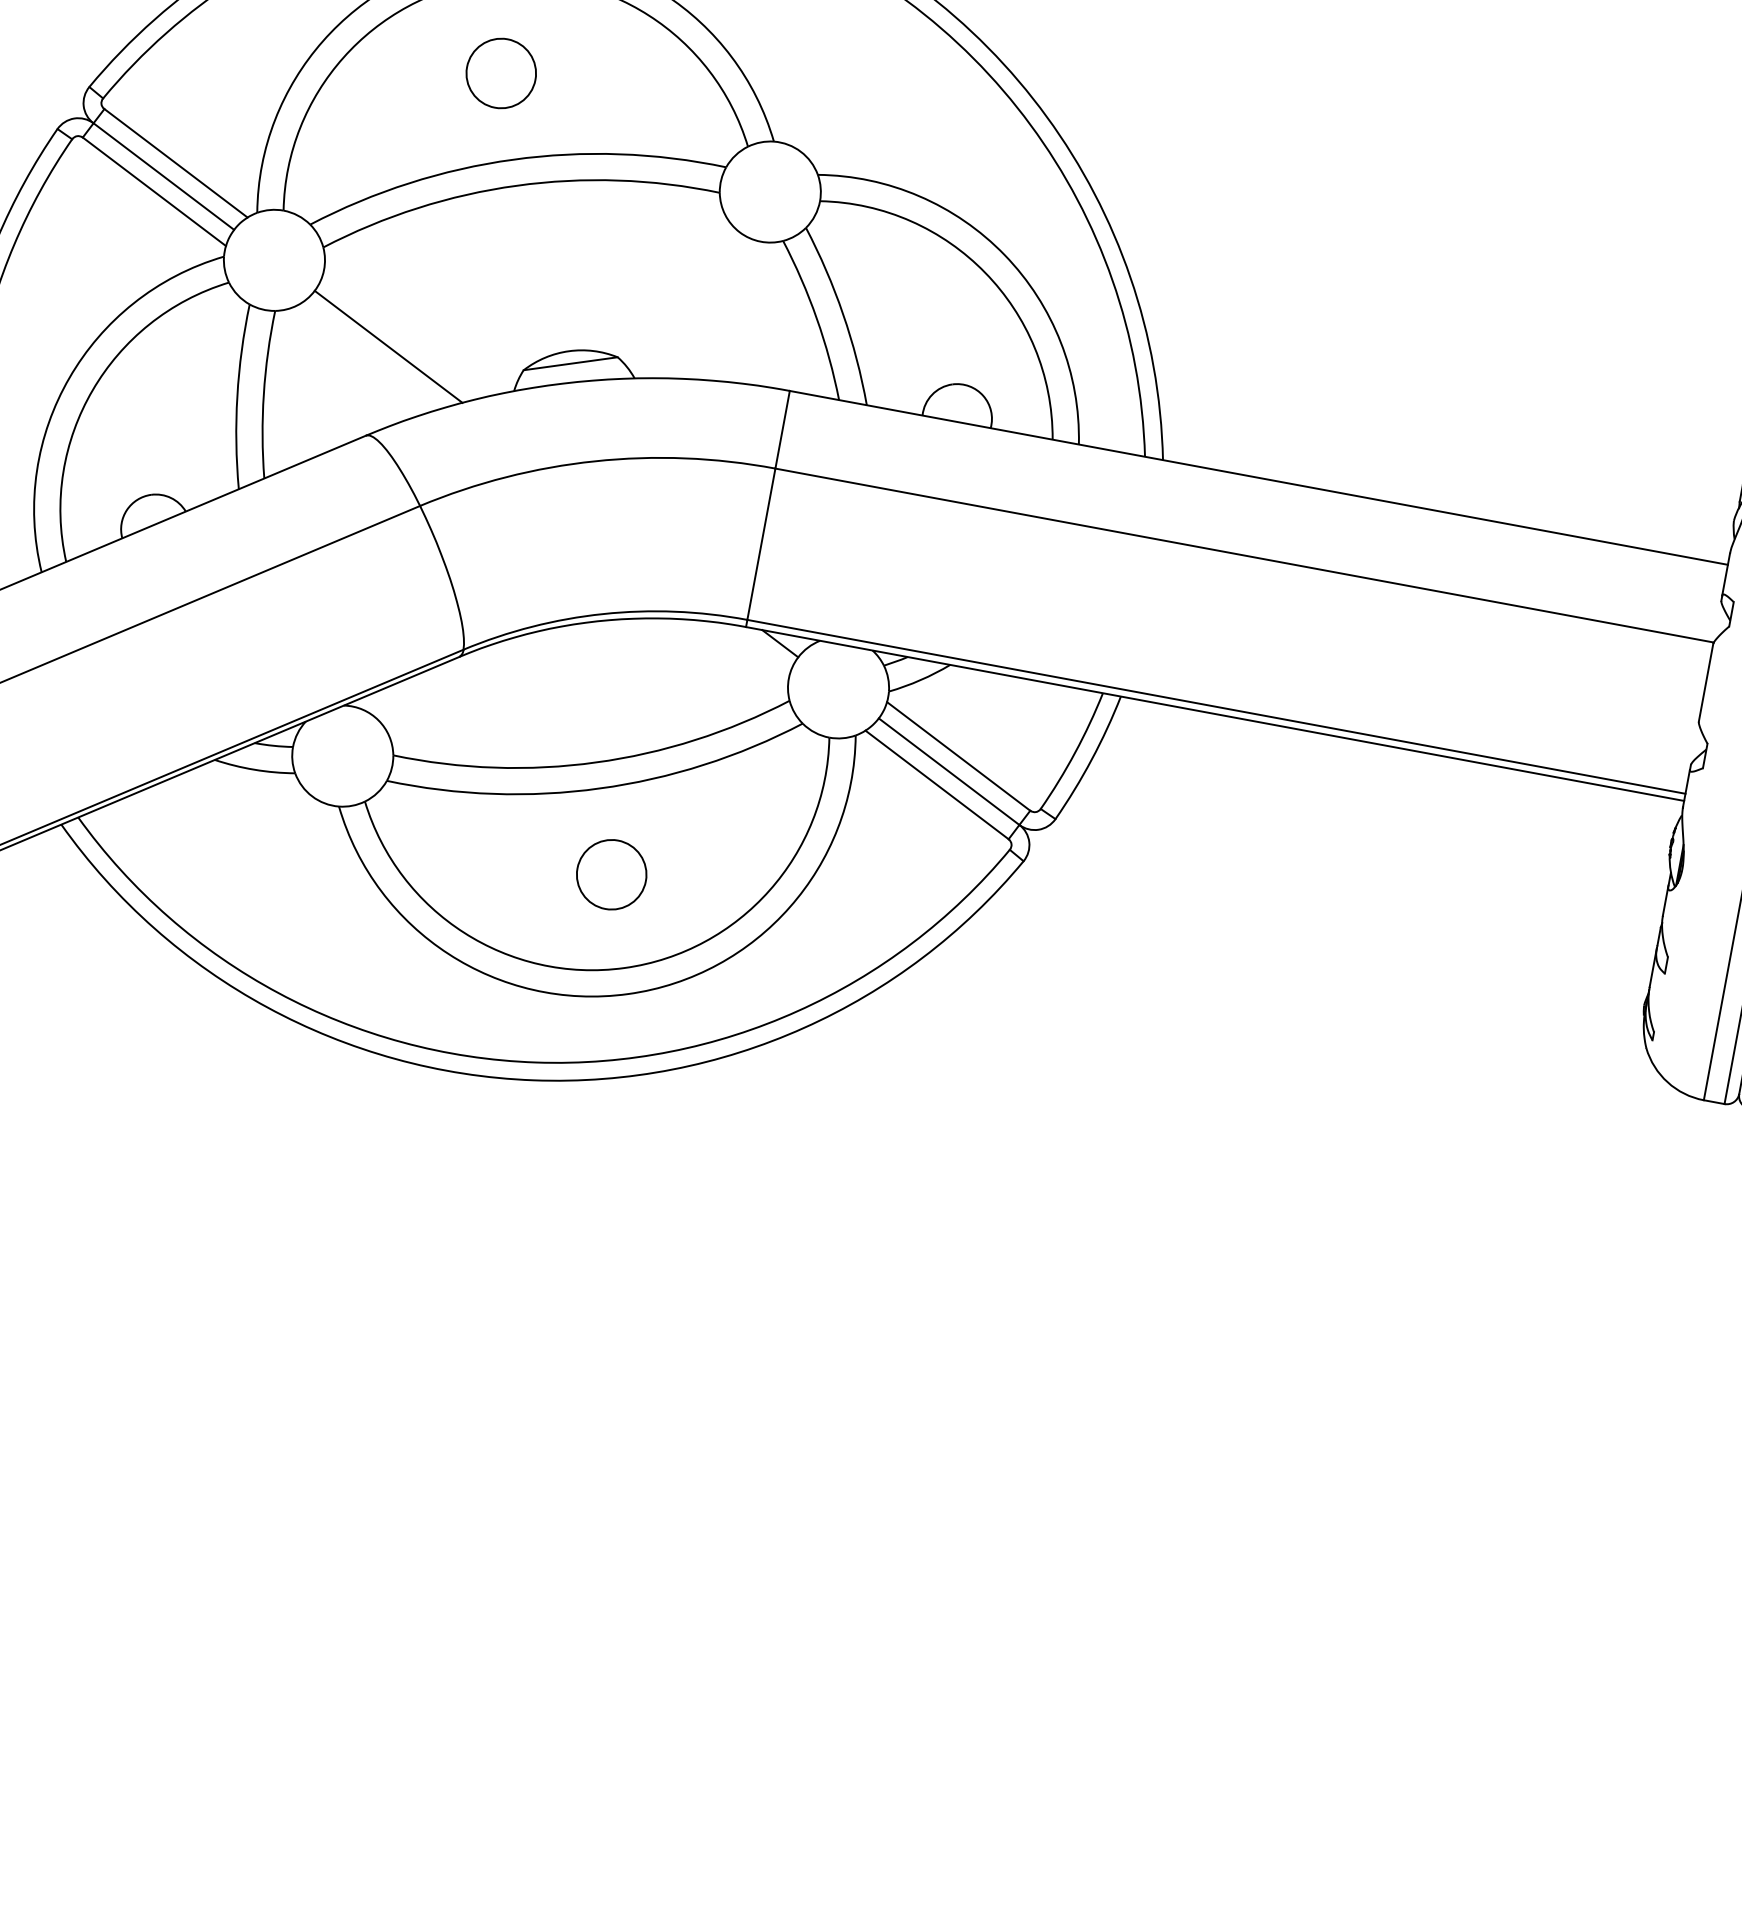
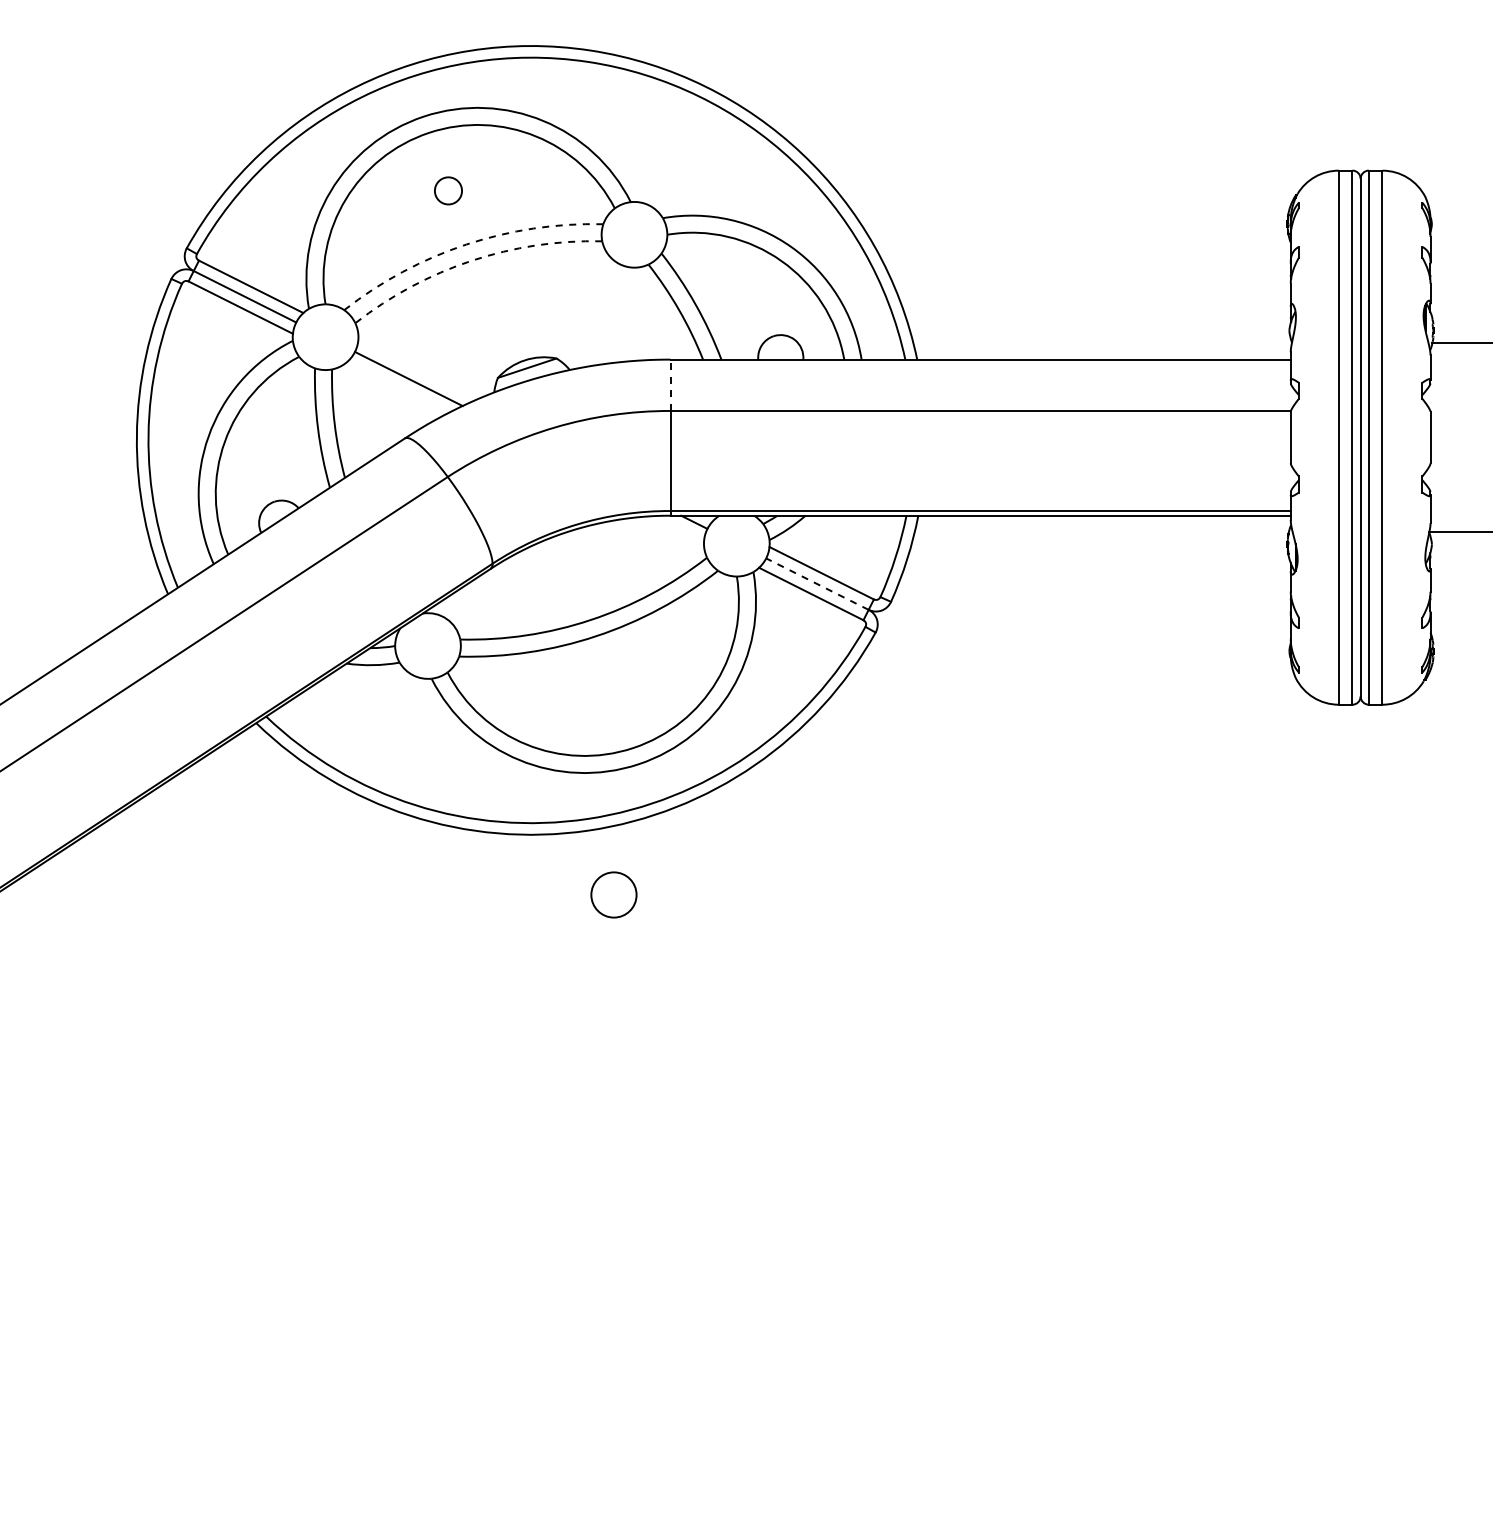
circle: (501, 72) -> (448, 190), size x0.6
arc: (513, 159) -> (466, 244), solid -> dashed
arc: (516, 185) -> (471, 260), solid -> dashed
line: (782, 430) -> (670, 385), solid -> dashed
line: (949, 770) -> (817, 583), solid -> dashed
circle: (611, 873) -> (613, 894), moved

